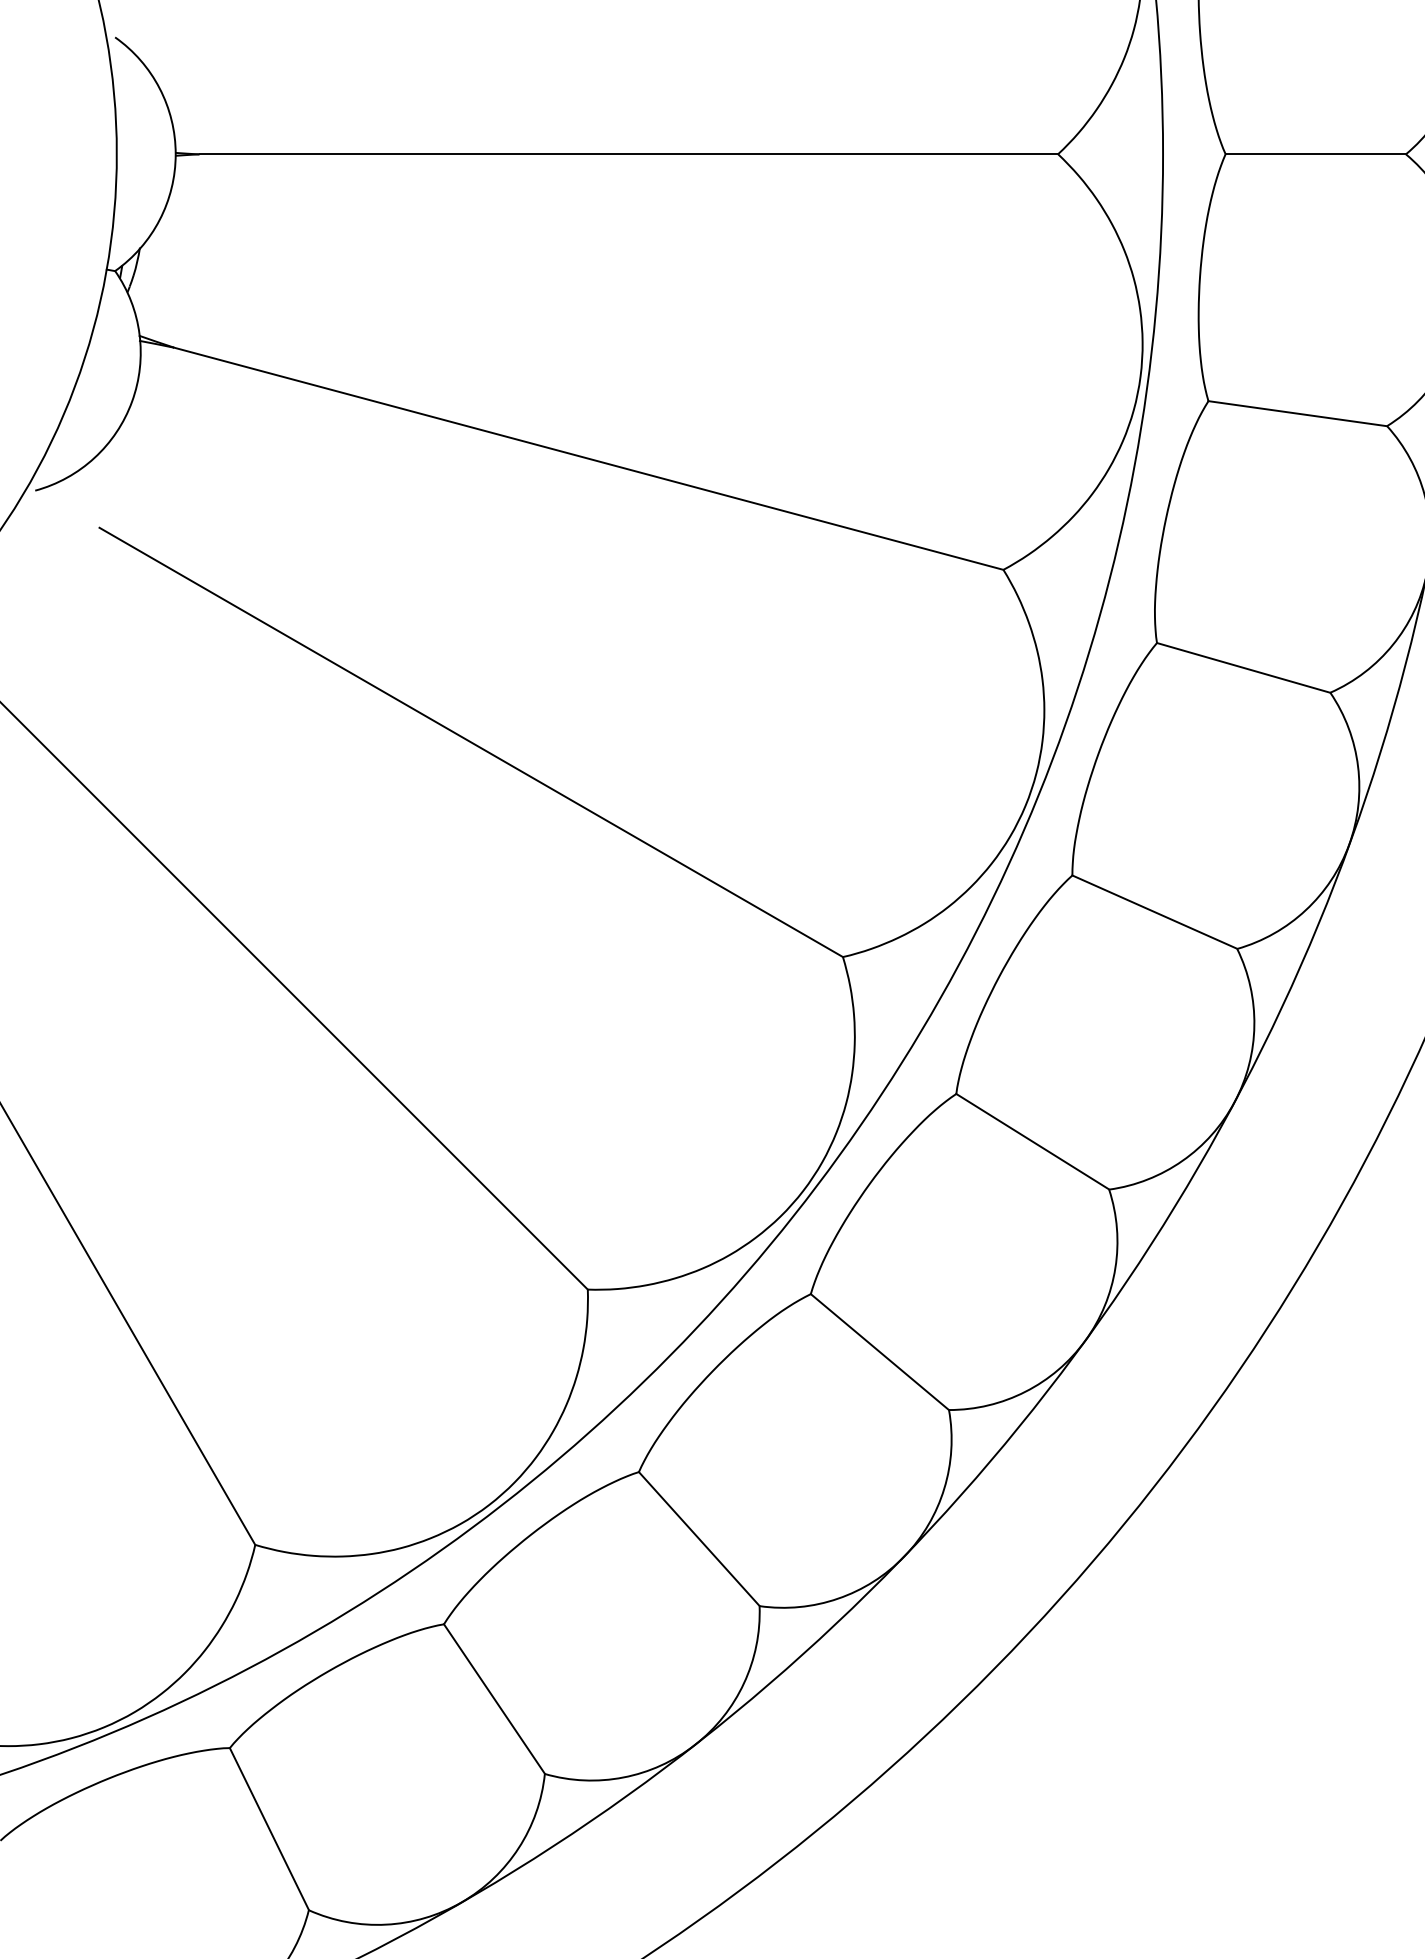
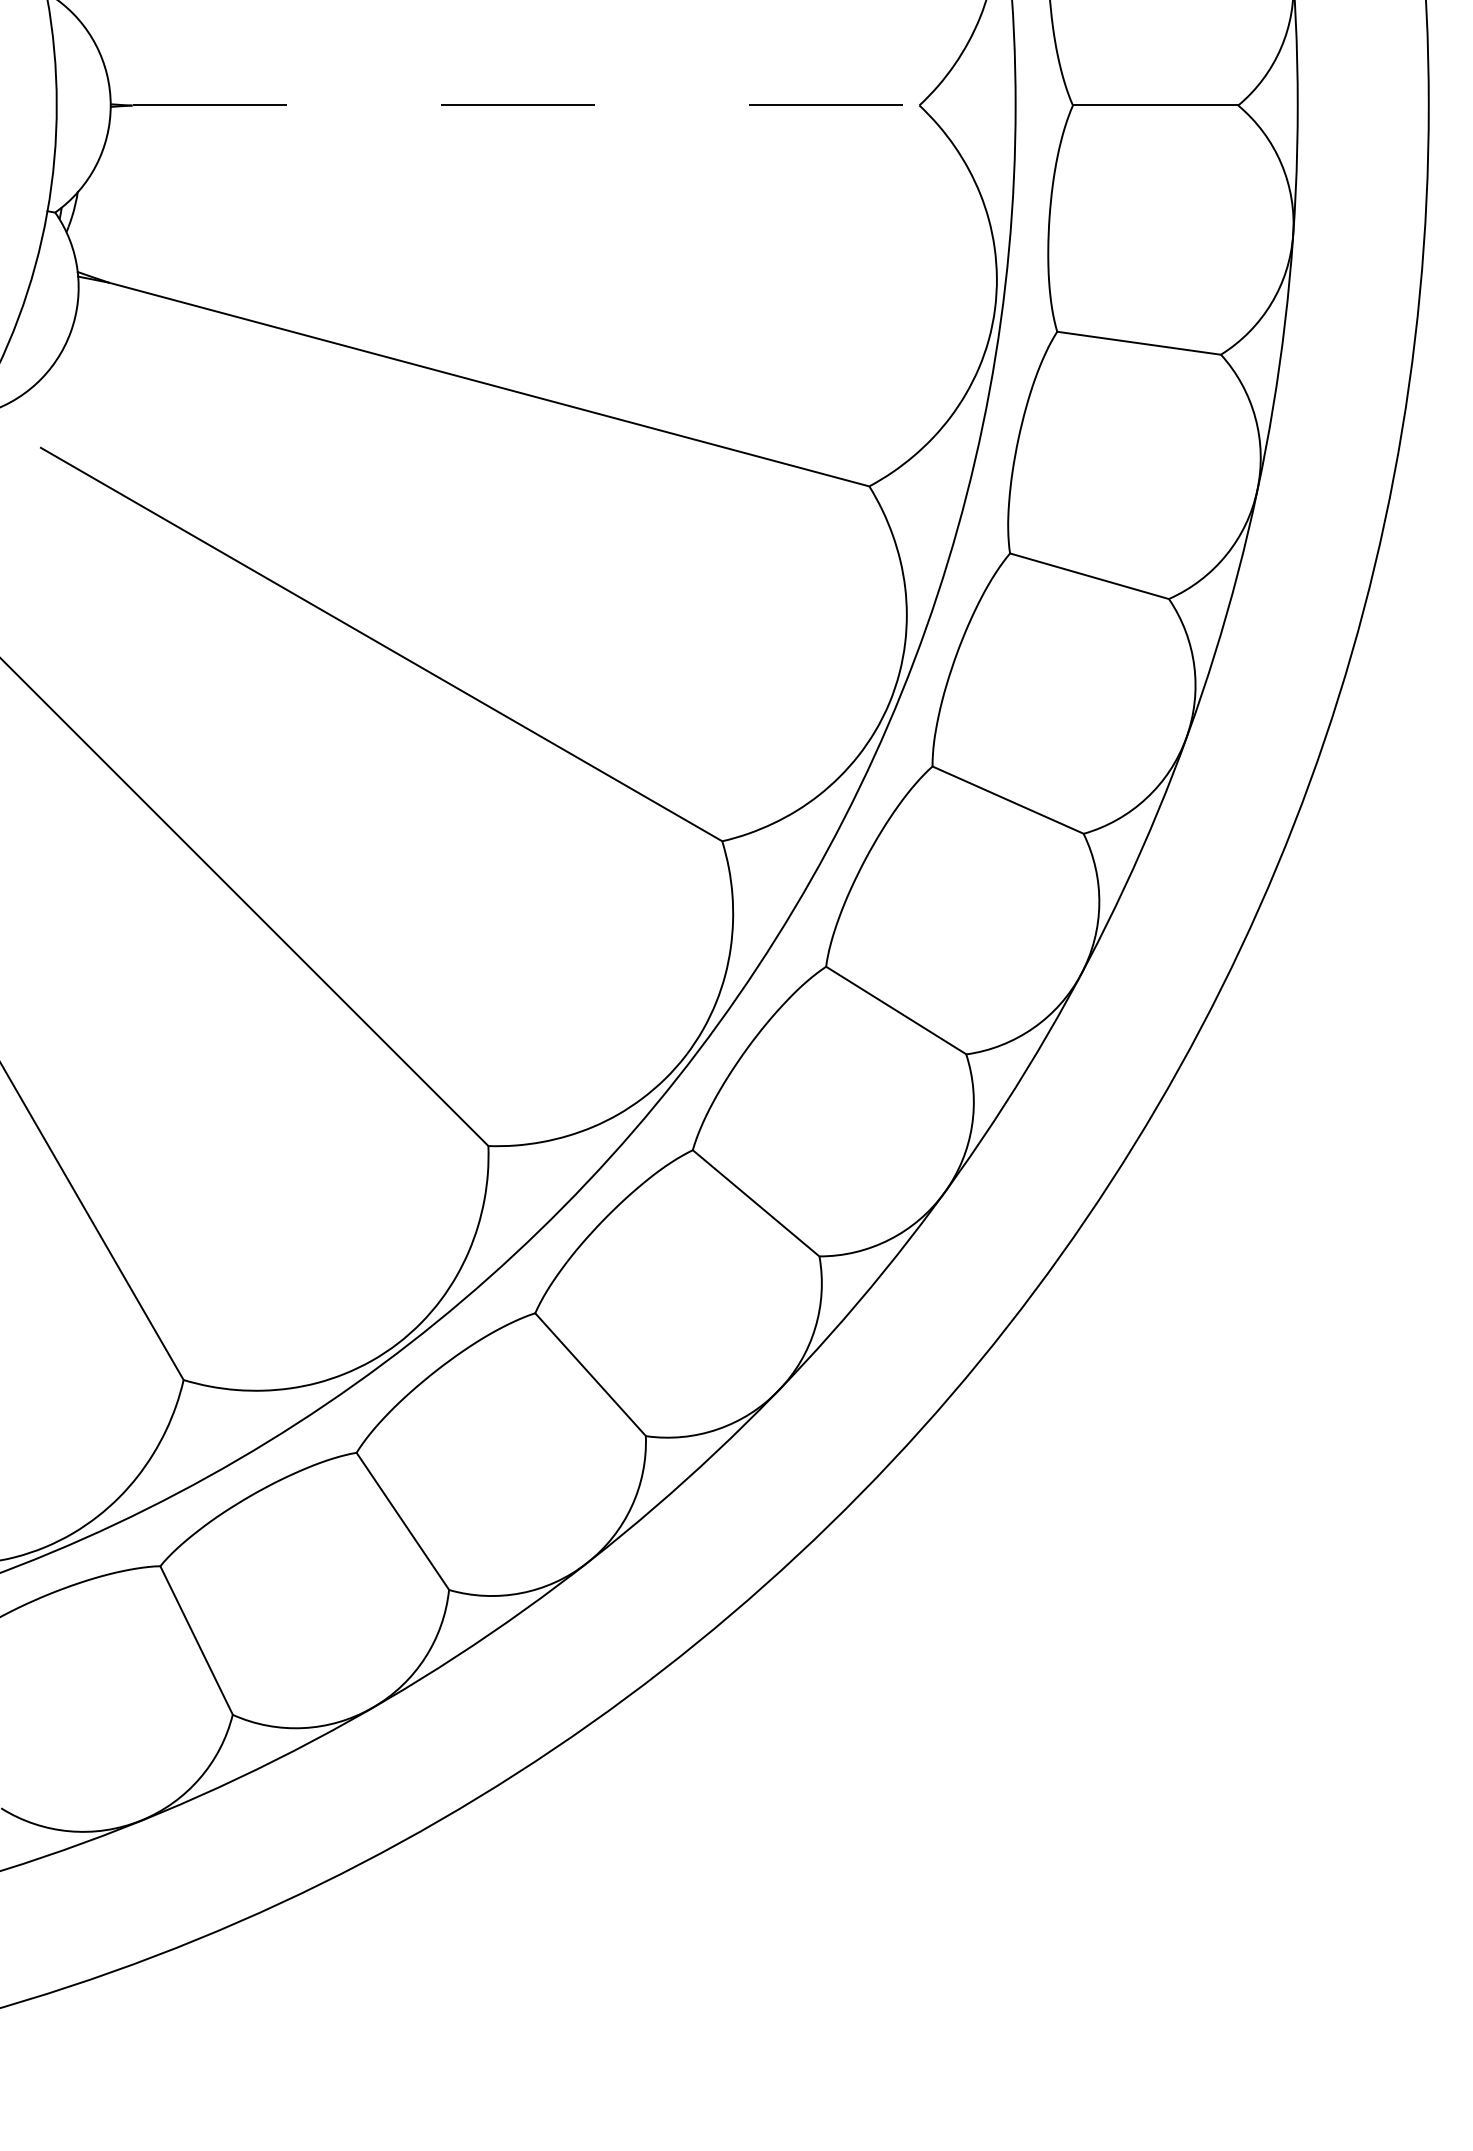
line: (629, 154) -> (526, 105), solid -> dashed

